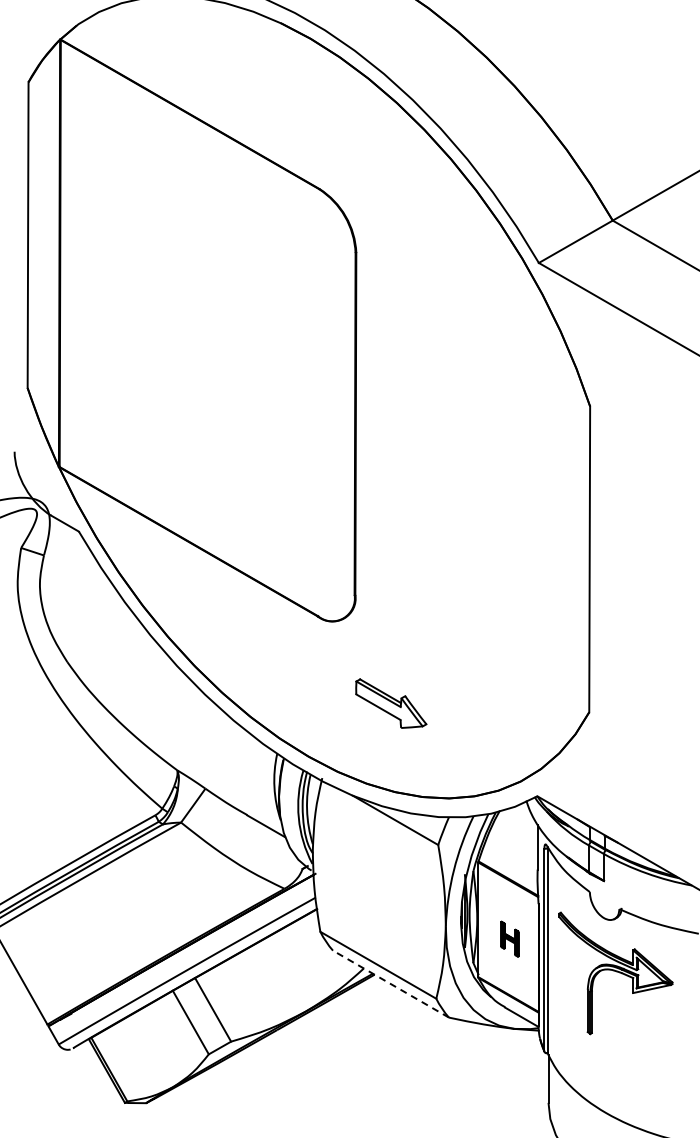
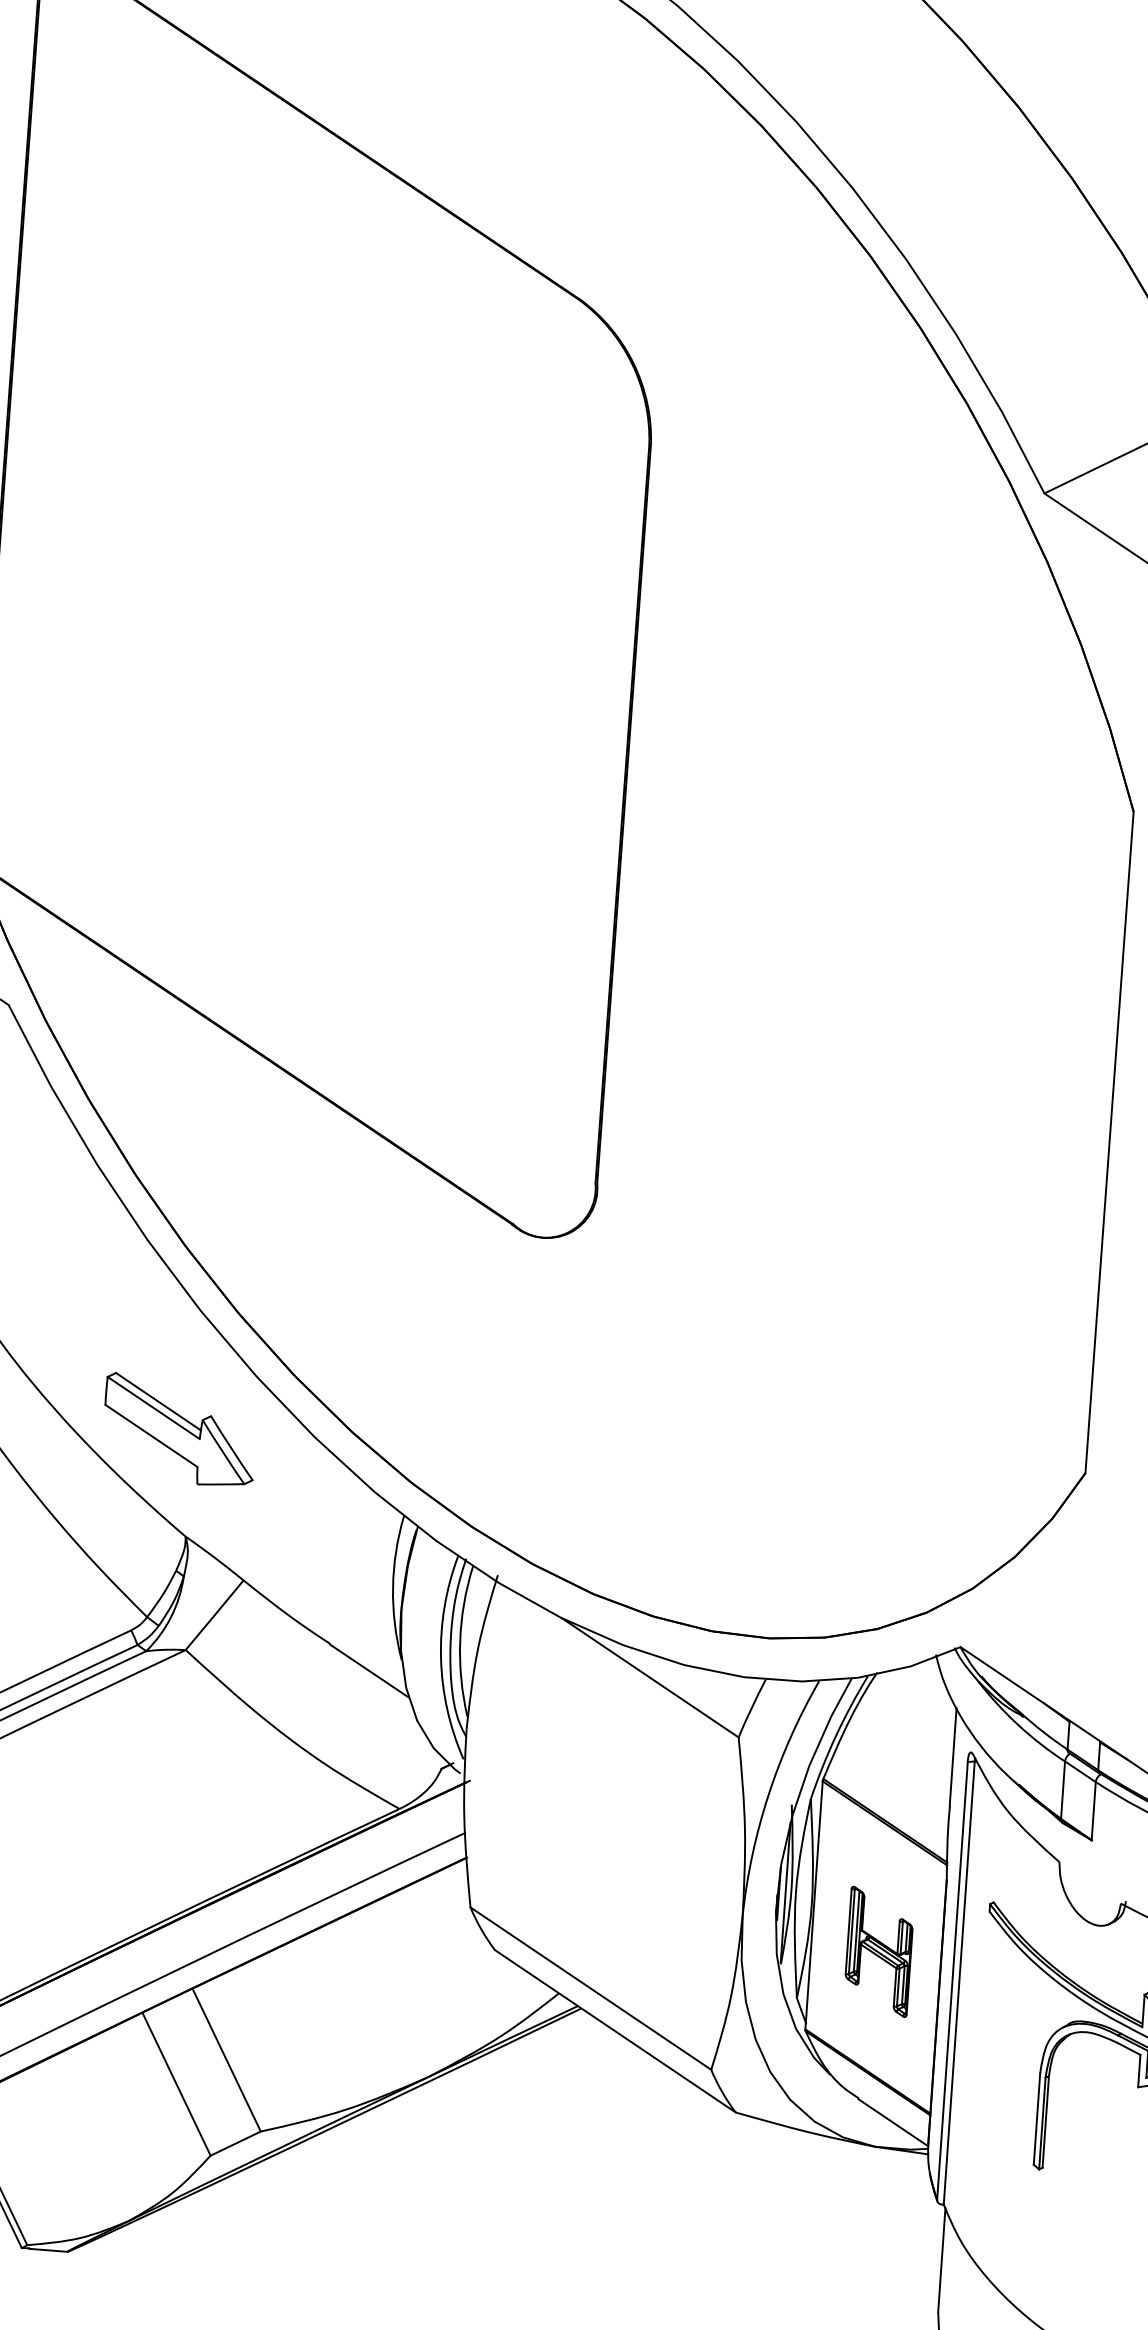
part: (391, 703) -> (180, 1429), moved
part: (509, 939) -> (878, 1952), size x1.67
line: (390, 984) -> (614, 2032), dashed -> solid

